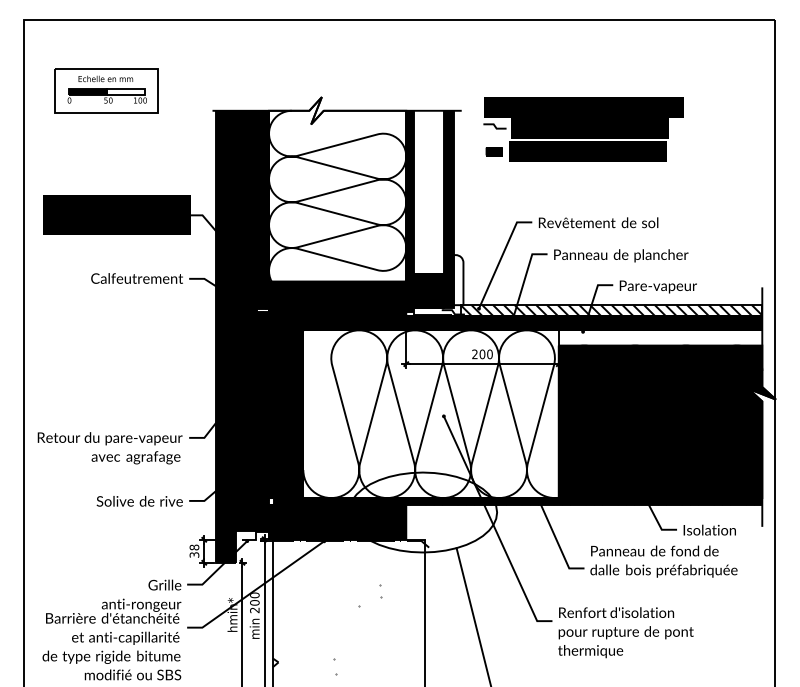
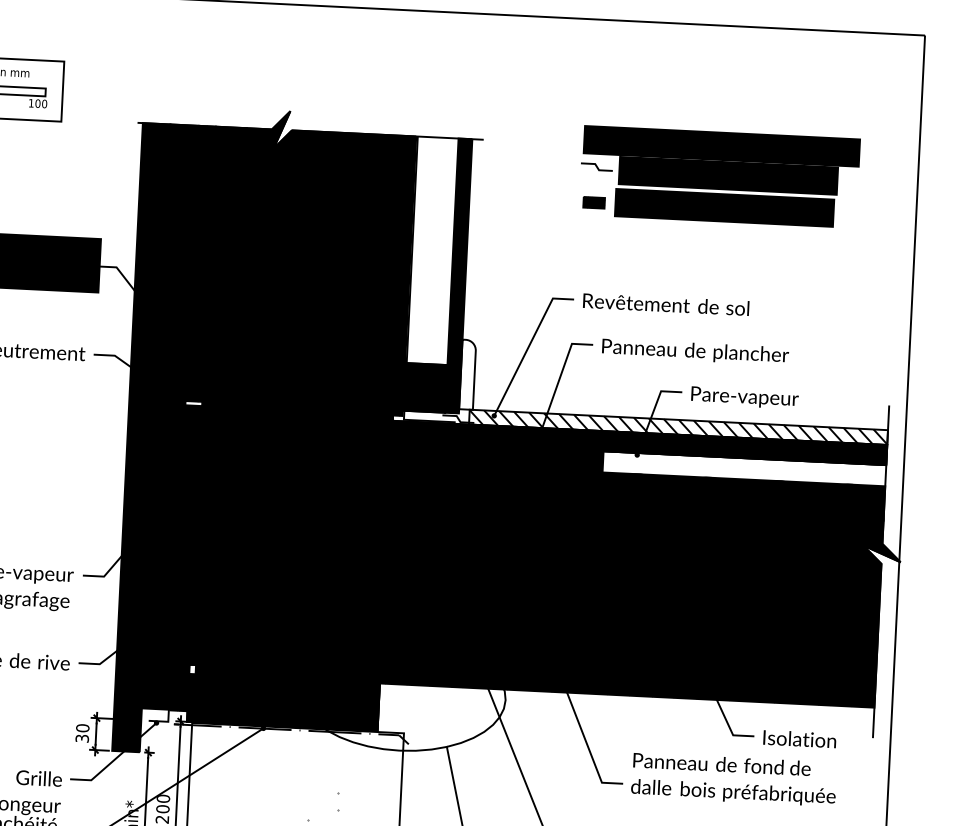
part: (583, 129) -> (719, 177), moved
fill: (337, 189) -> (305, 240), added
fill: (430, 414) -> (419, 559), added
text: (194, 547) -> (82, 728), 38 -> 30

